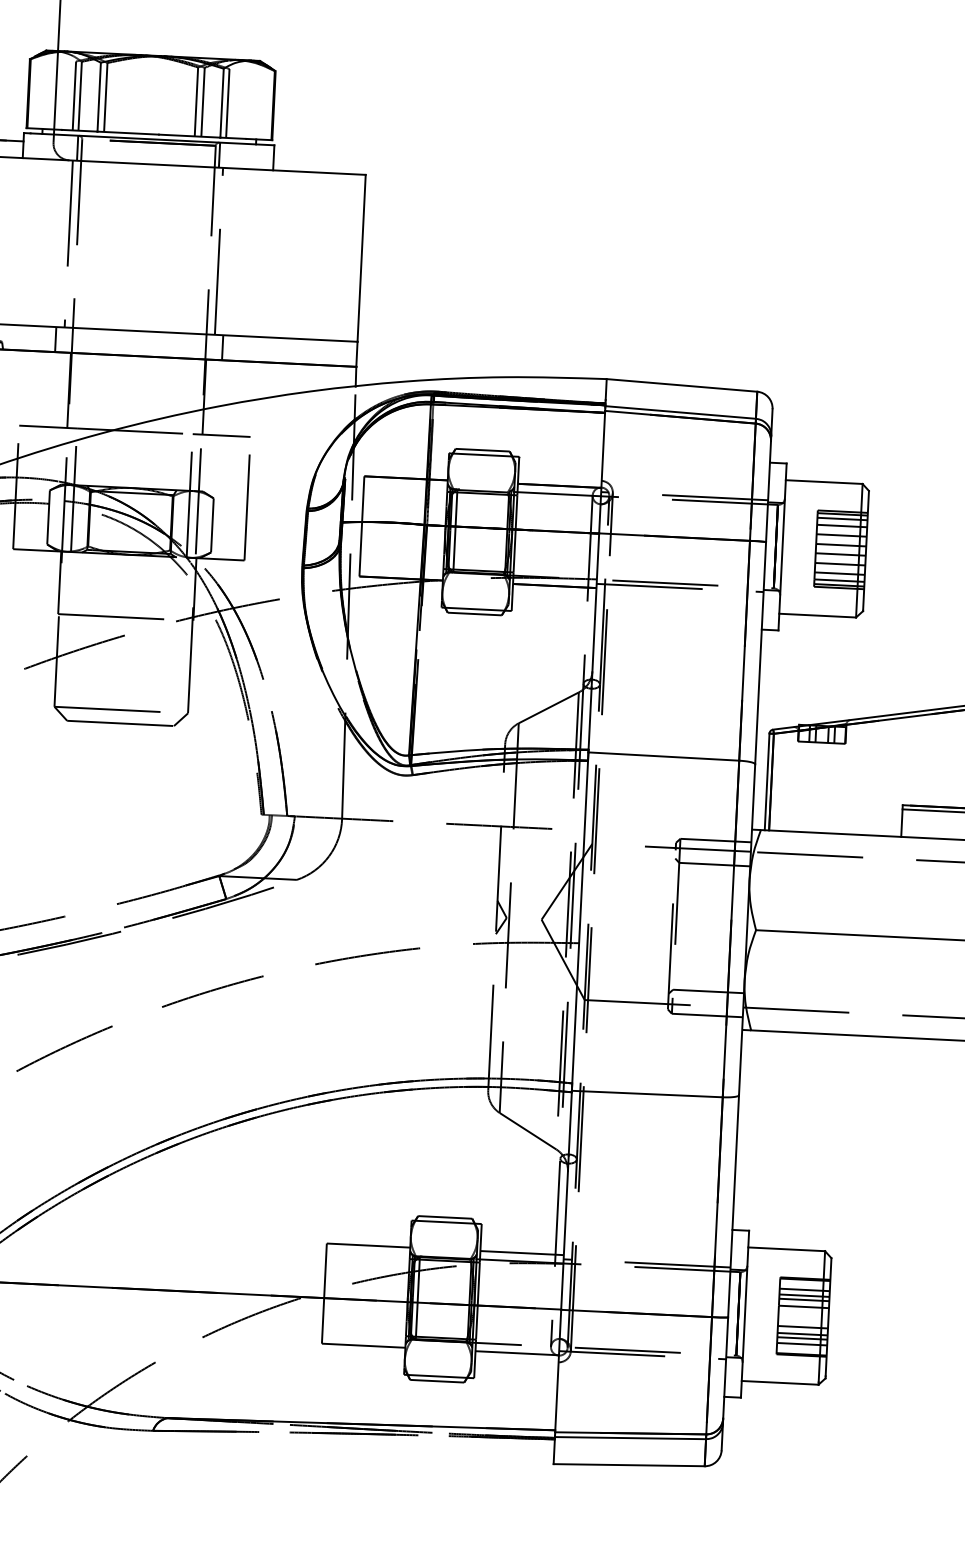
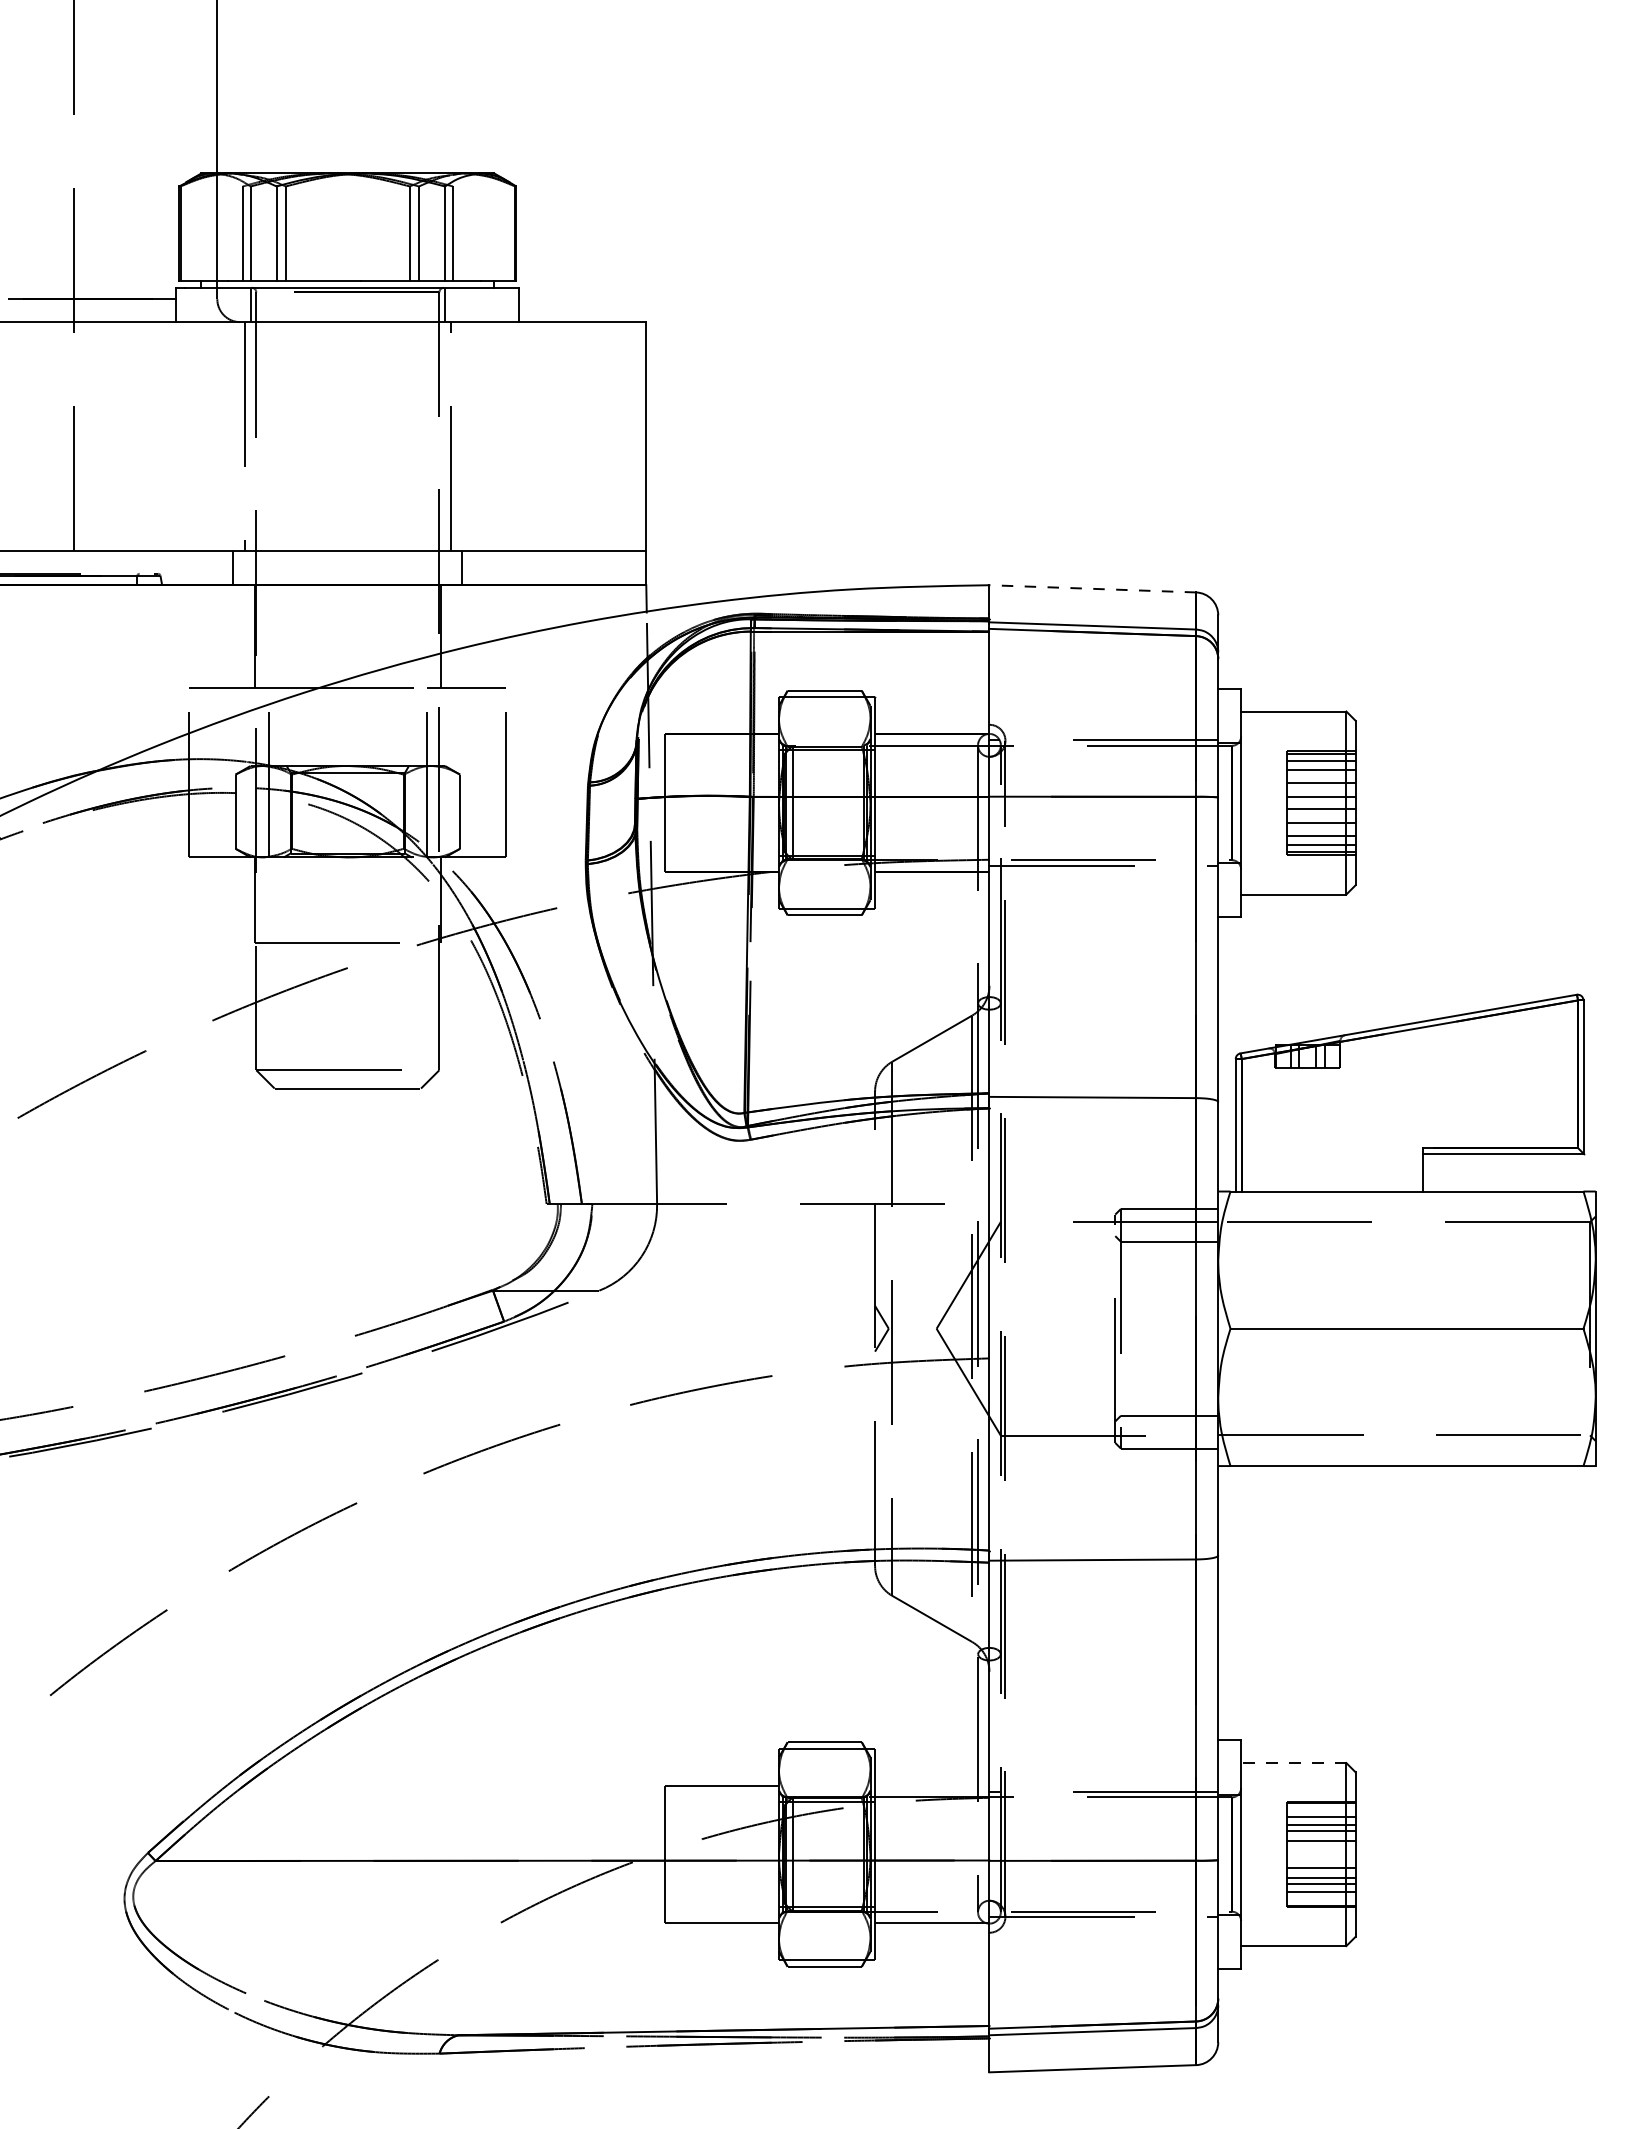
line: (681, 385) -> (1092, 588), solid -> dashed
line: (786, 1249) -> (1293, 1763), solid -> dashed
line: (522, 1252) -> (932, 1785), removed

